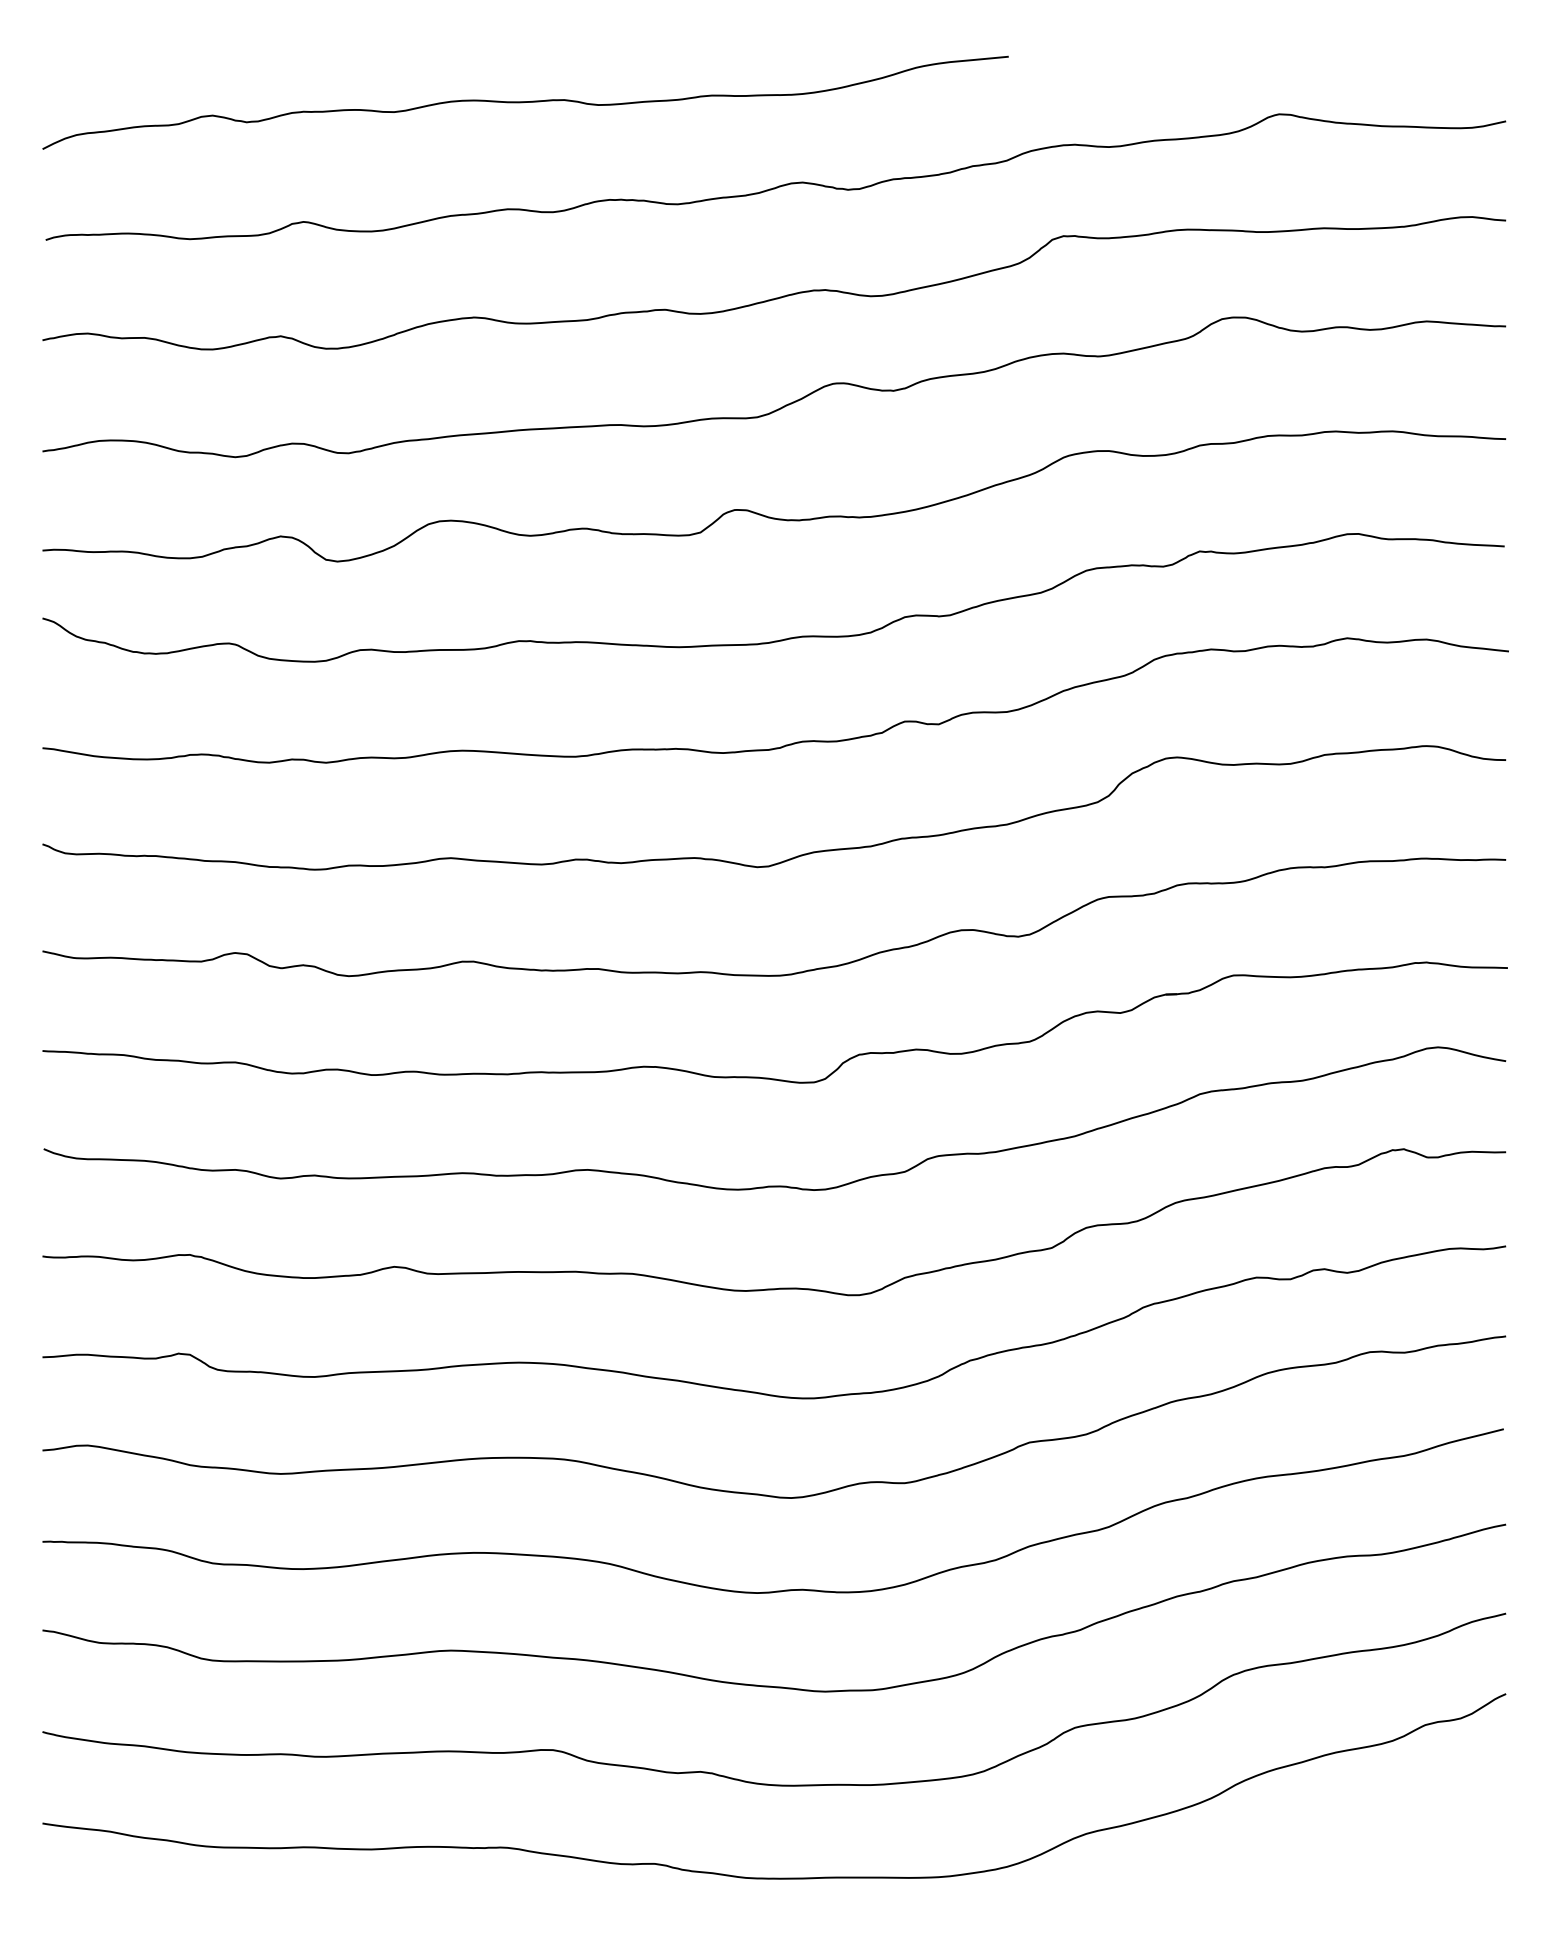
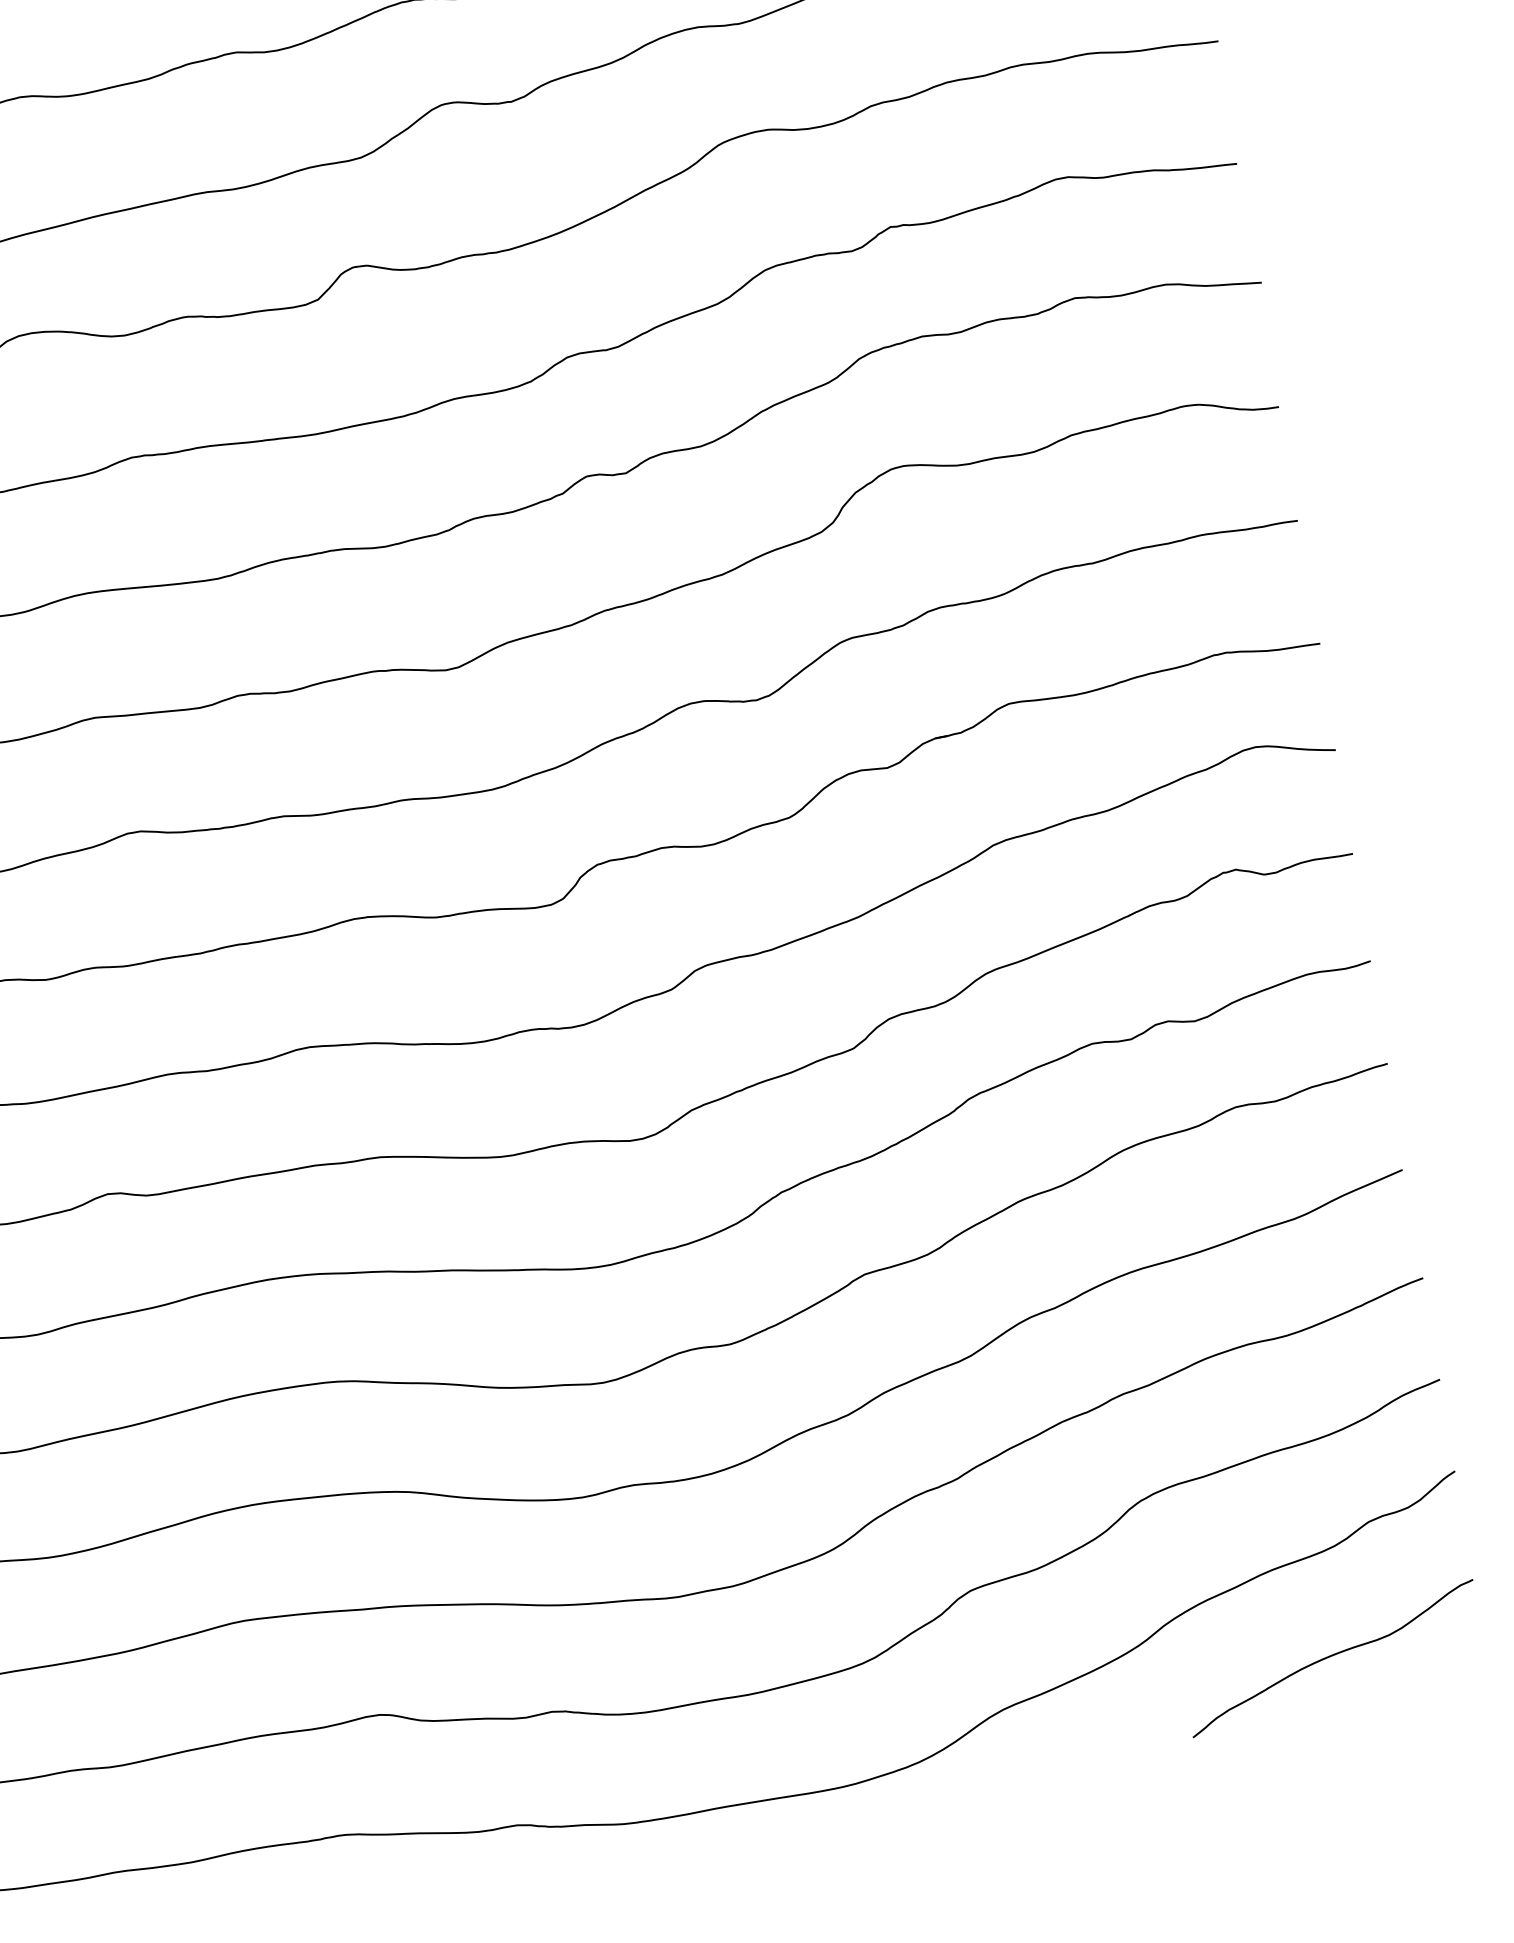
curve: (1374, 1835) -> (1331, 1657), added

